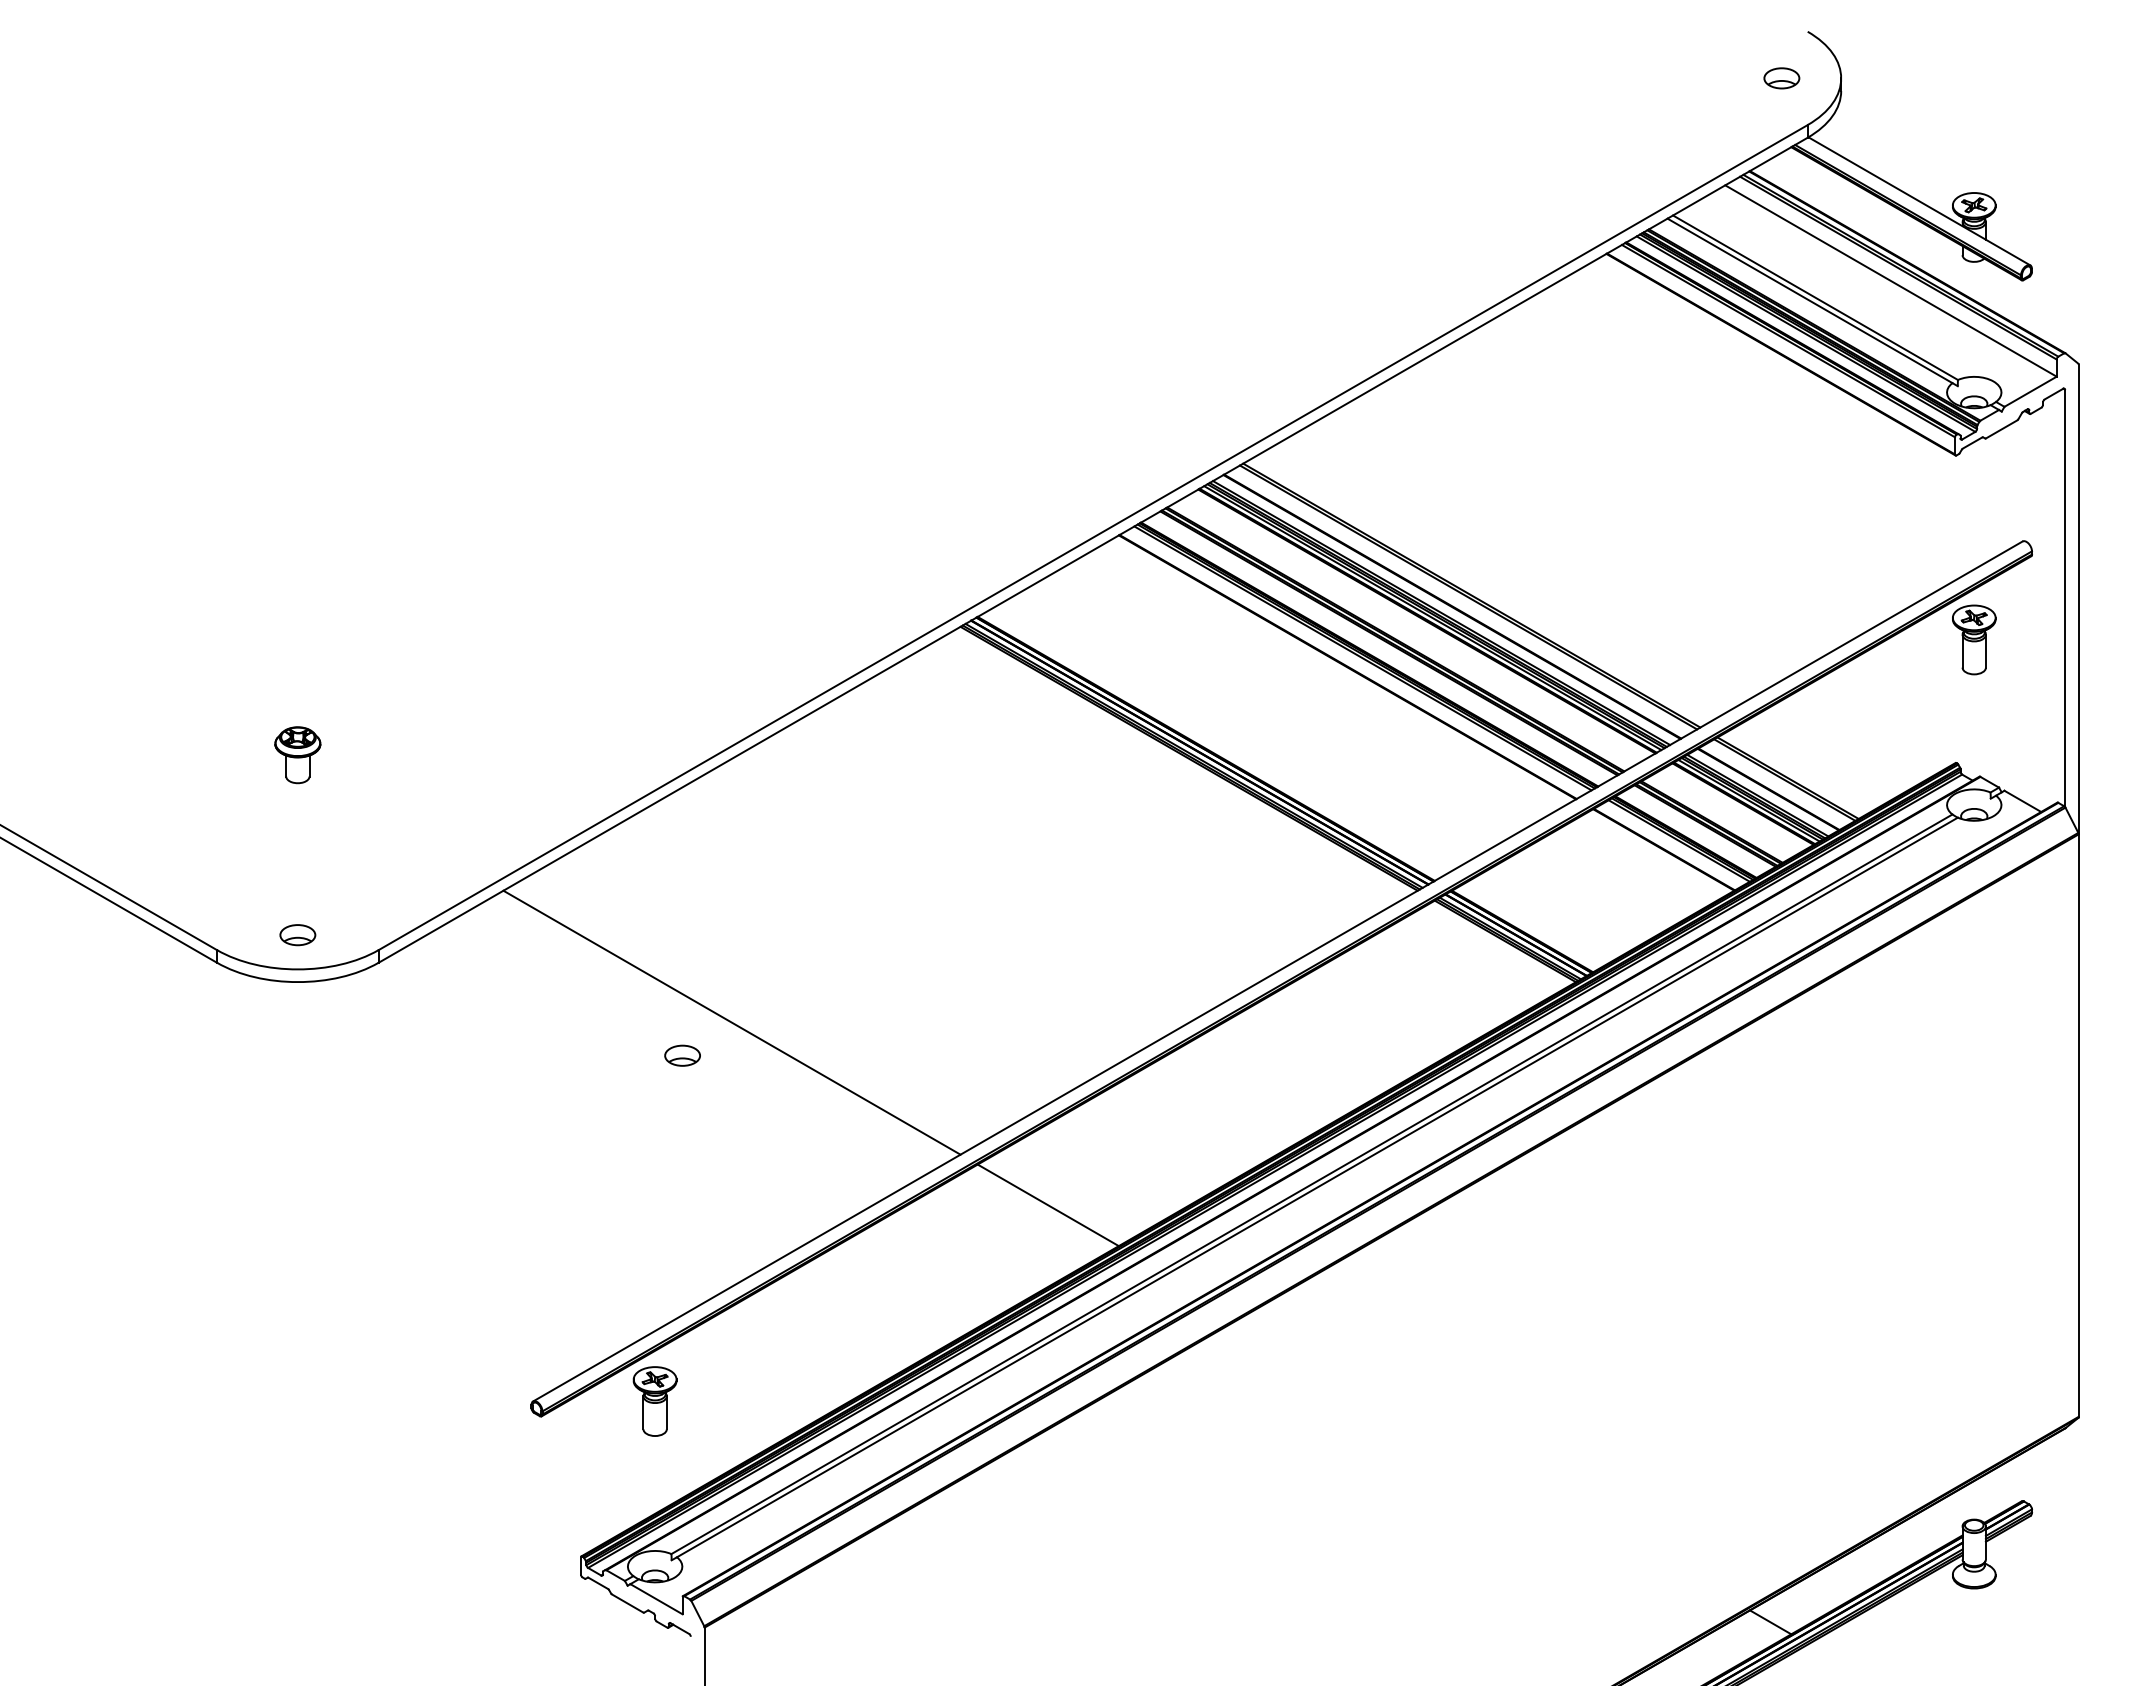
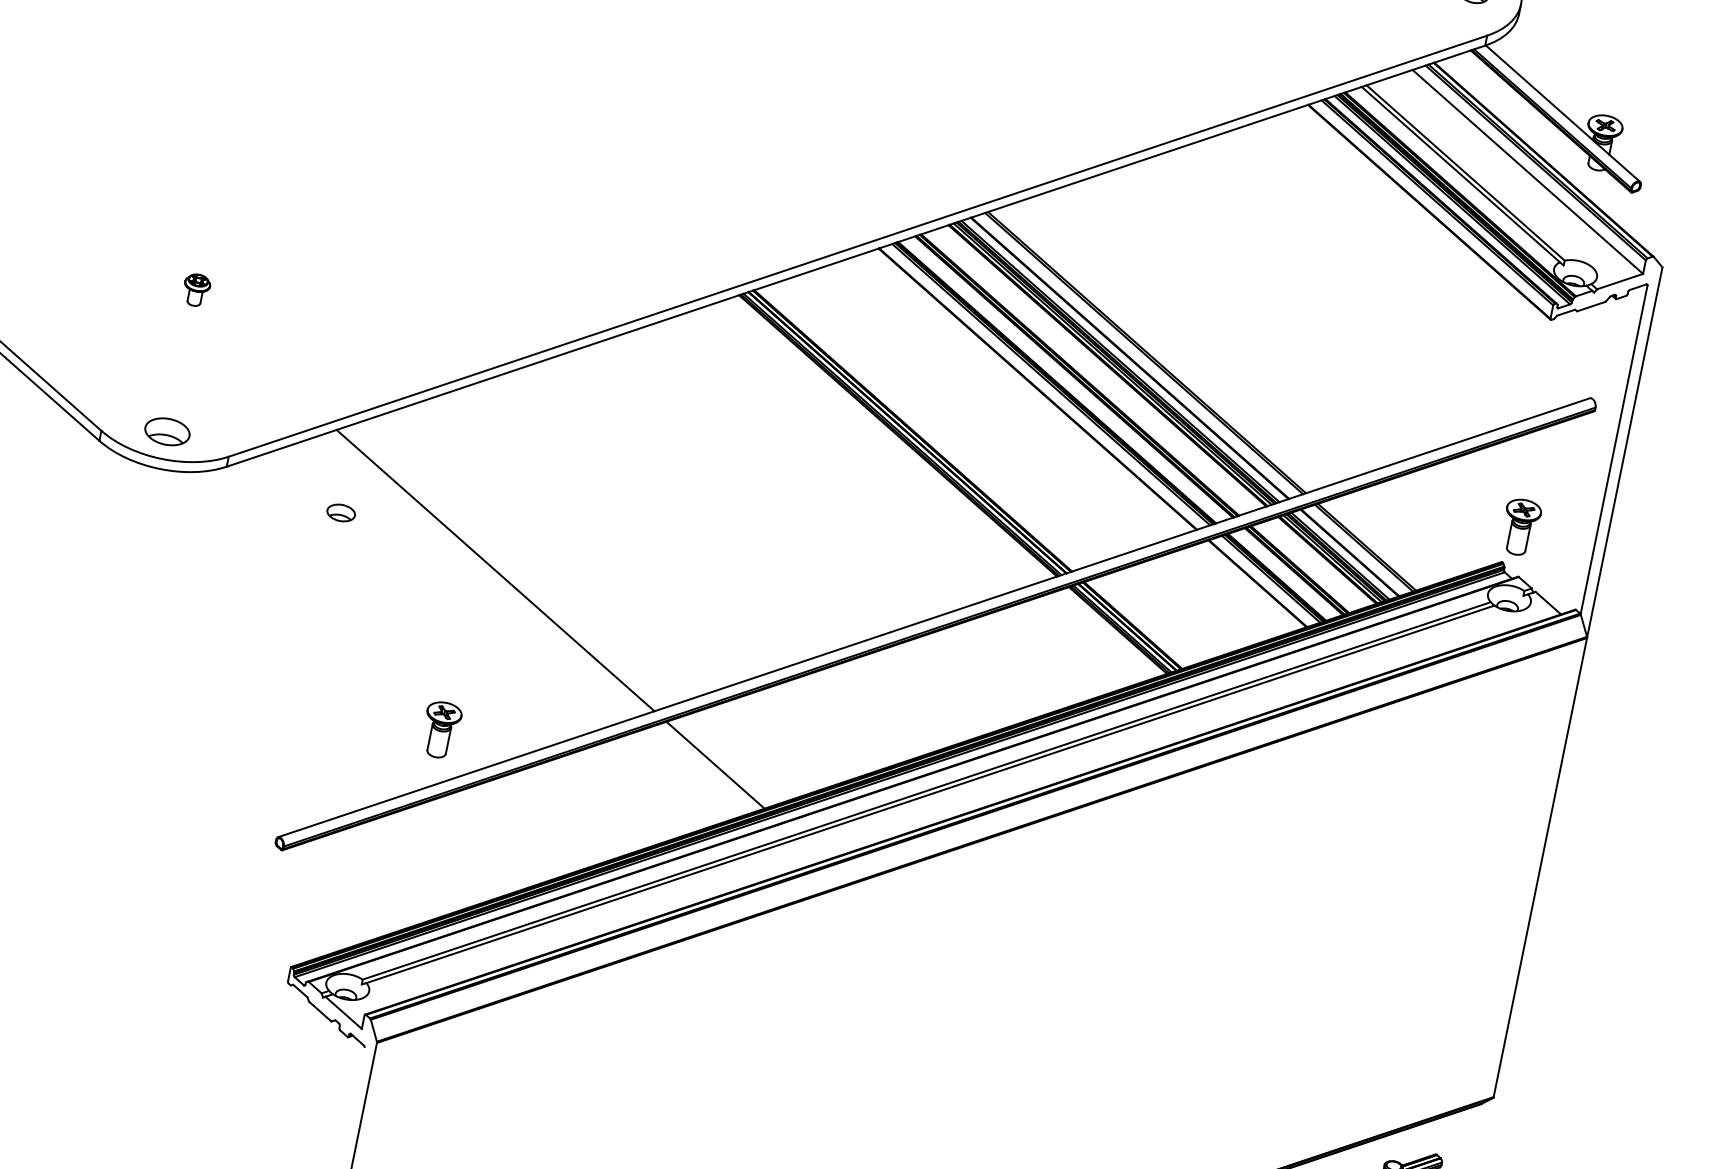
part: (1974, 639) -> (1520, 527), moved
part: (297, 755) -> (196, 290), size x0.7
part: (297, 935) -> (167, 432), size x1.6
part: (682, 1055) -> (341, 512), moved
part: (654, 1401) -> (440, 729), moved

